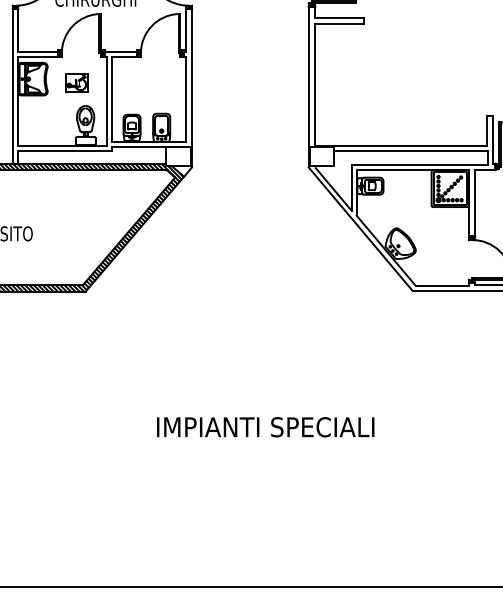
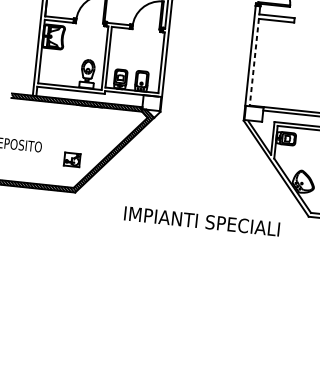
part: (76, 82) -> (72, 159), moved
line: (314, 84) -> (254, 61), solid -> dashed
text: (265, 427) -> (201, 221), moved

